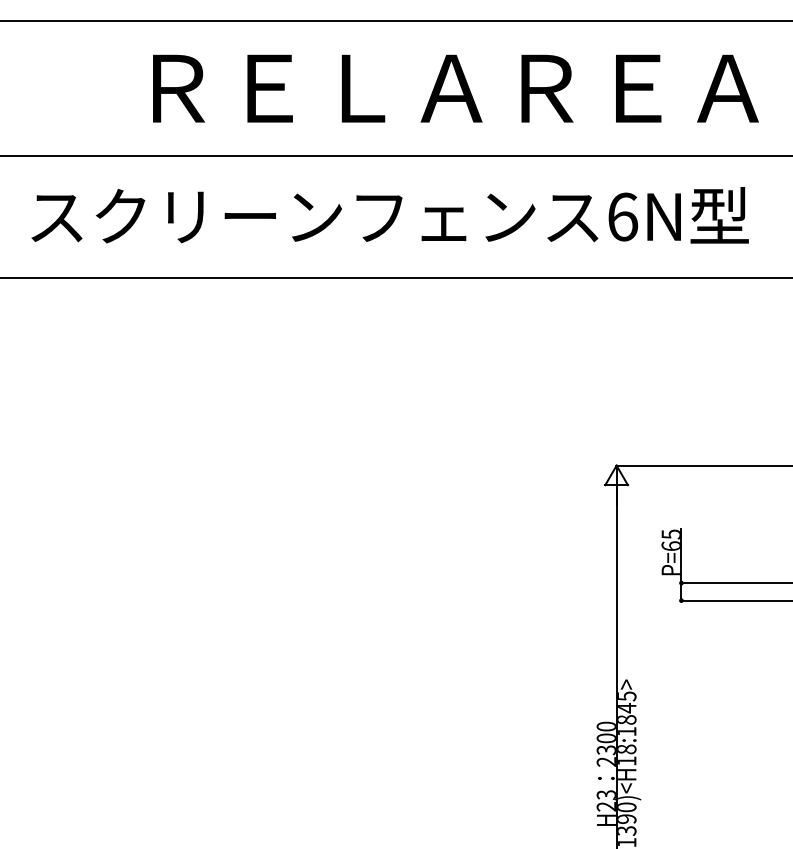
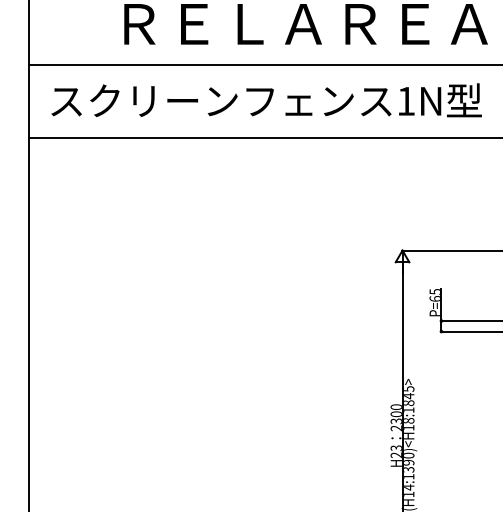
text: (623, 215) -> (406, 100), 6N -> 1N

